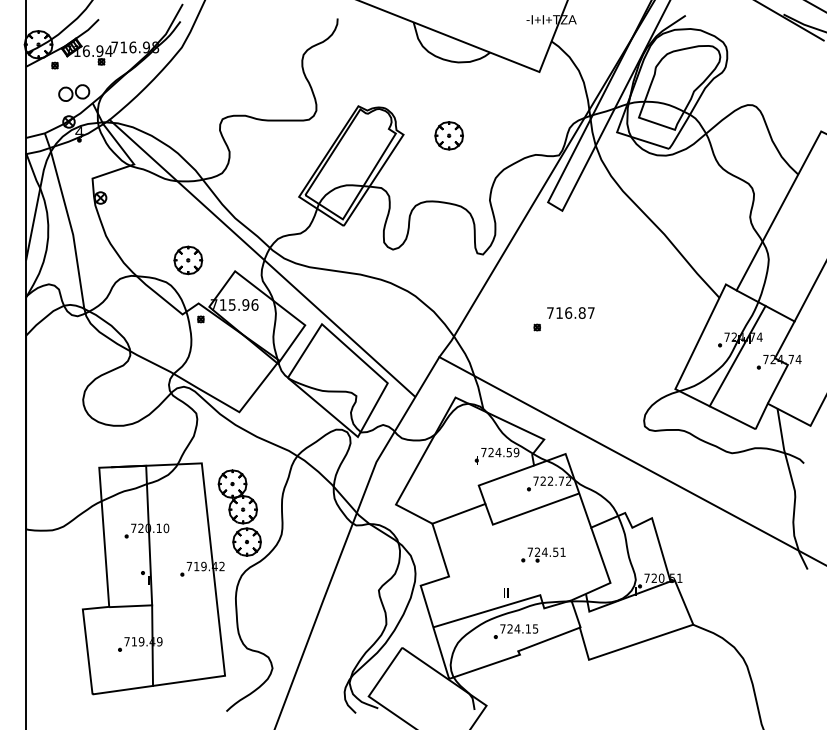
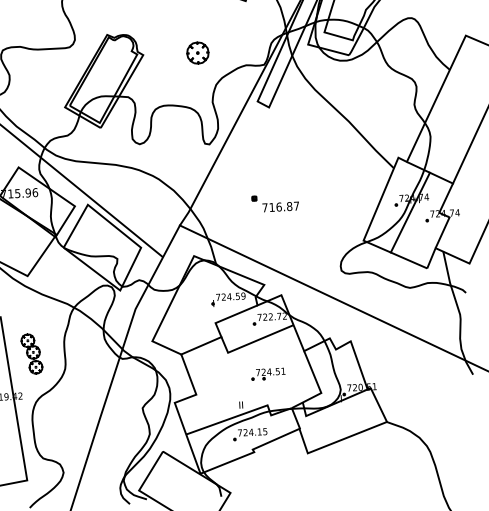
part: (448, 135) -> (197, 52), moved
text: (570, 312) -> (280, 206), moved
part: (239, 512) -> (31, 353), size x0.6

